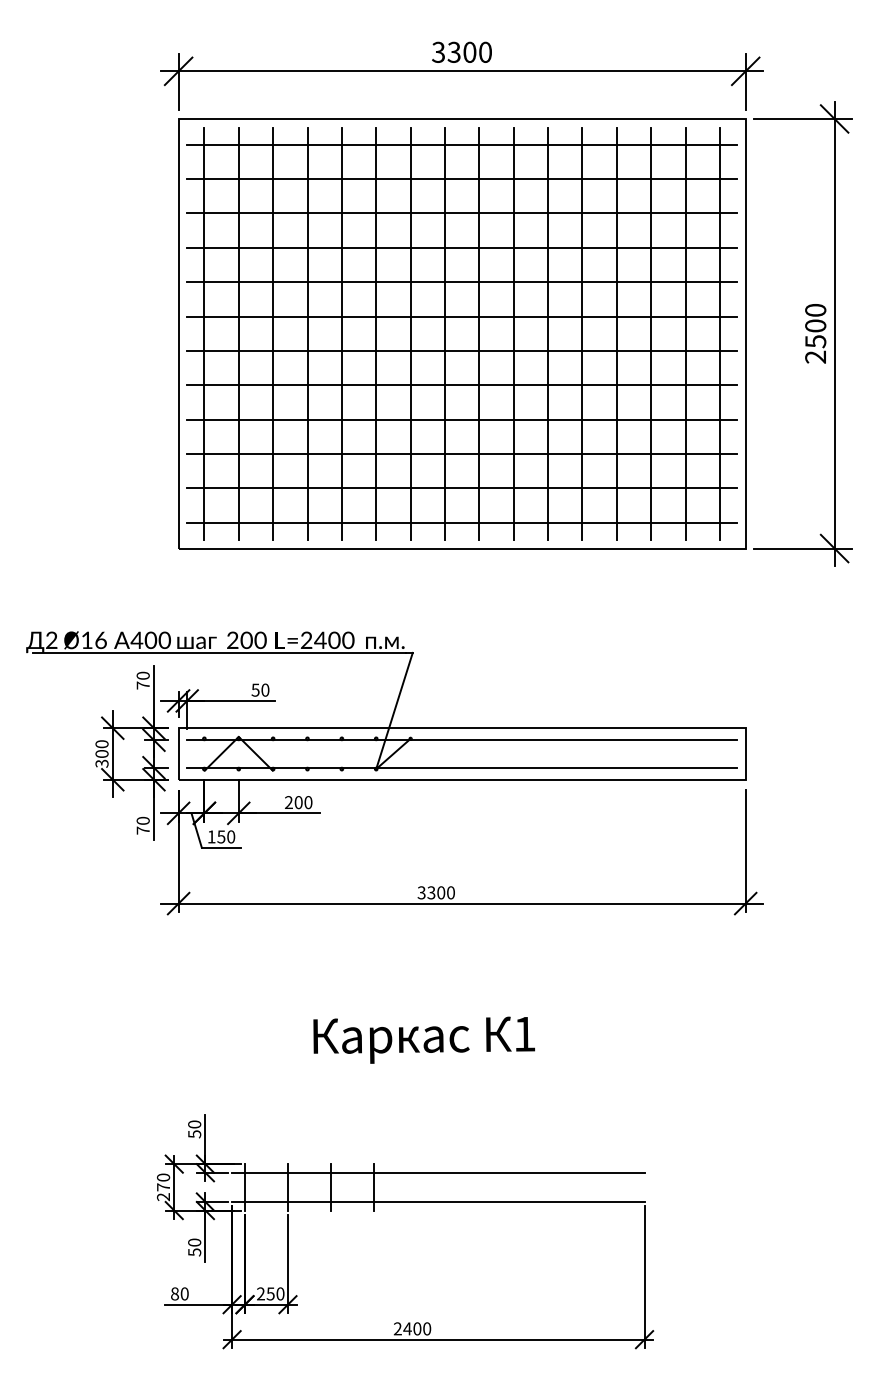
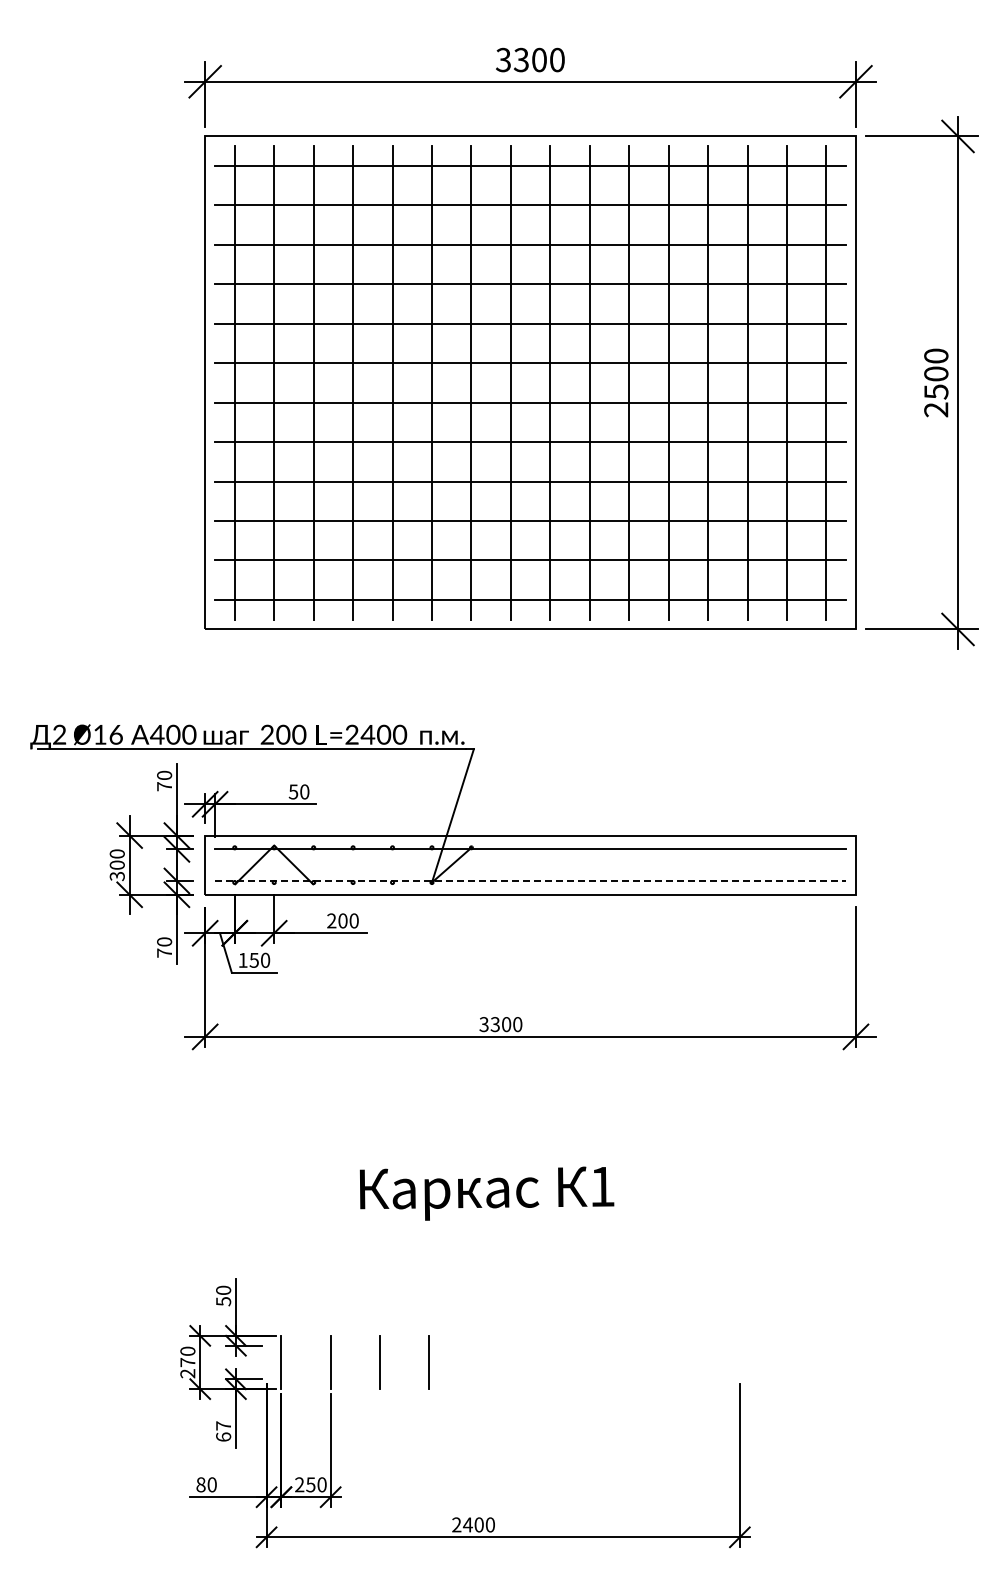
line: (462, 767) -> (530, 880), solid -> dashed
line: (437, 1172) -> (502, 1345), removed
line: (437, 1202) -> (502, 1379), removed
text: (194, 1247) -> (223, 1431), 50 -> 67

